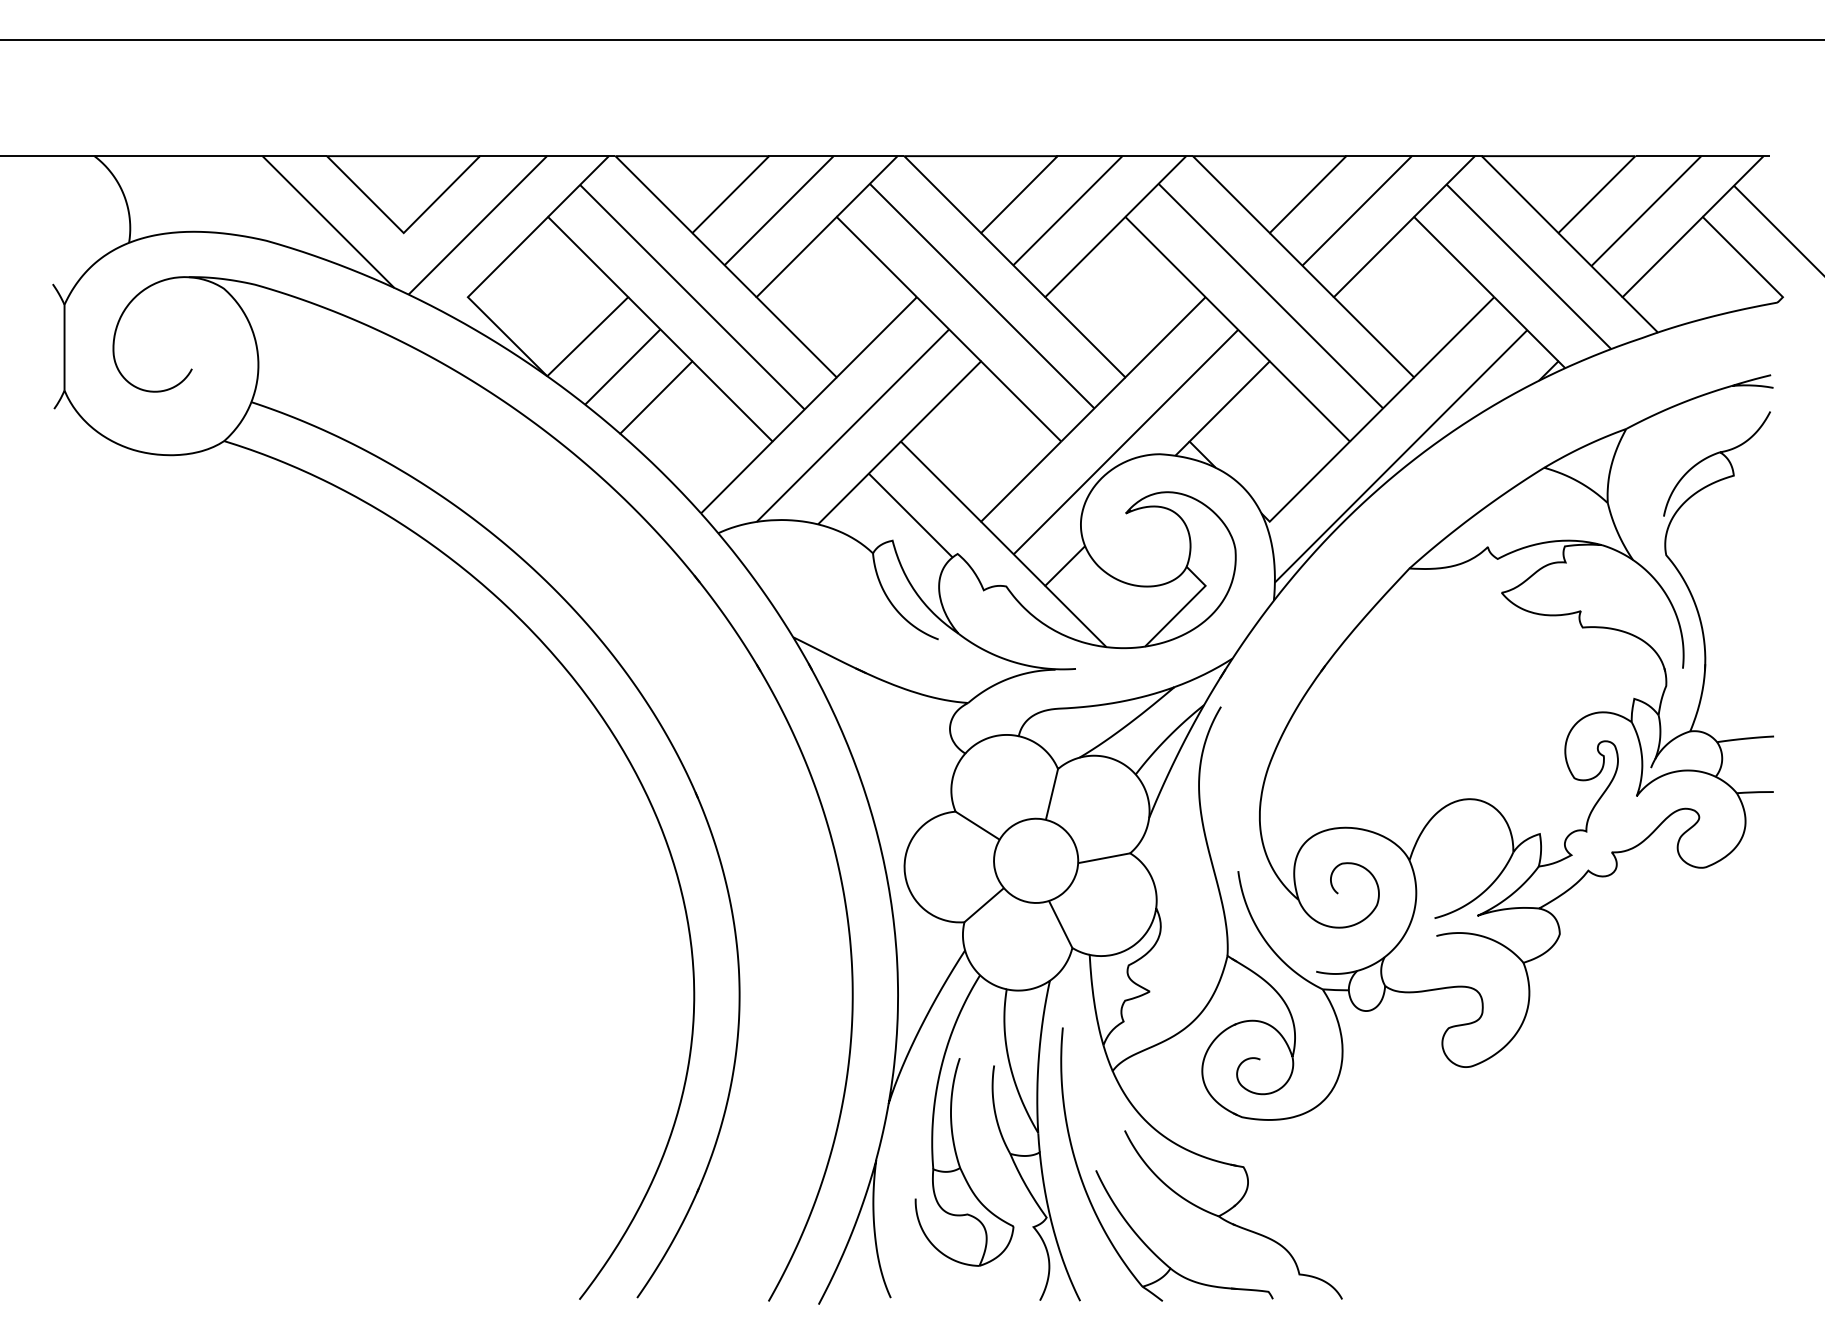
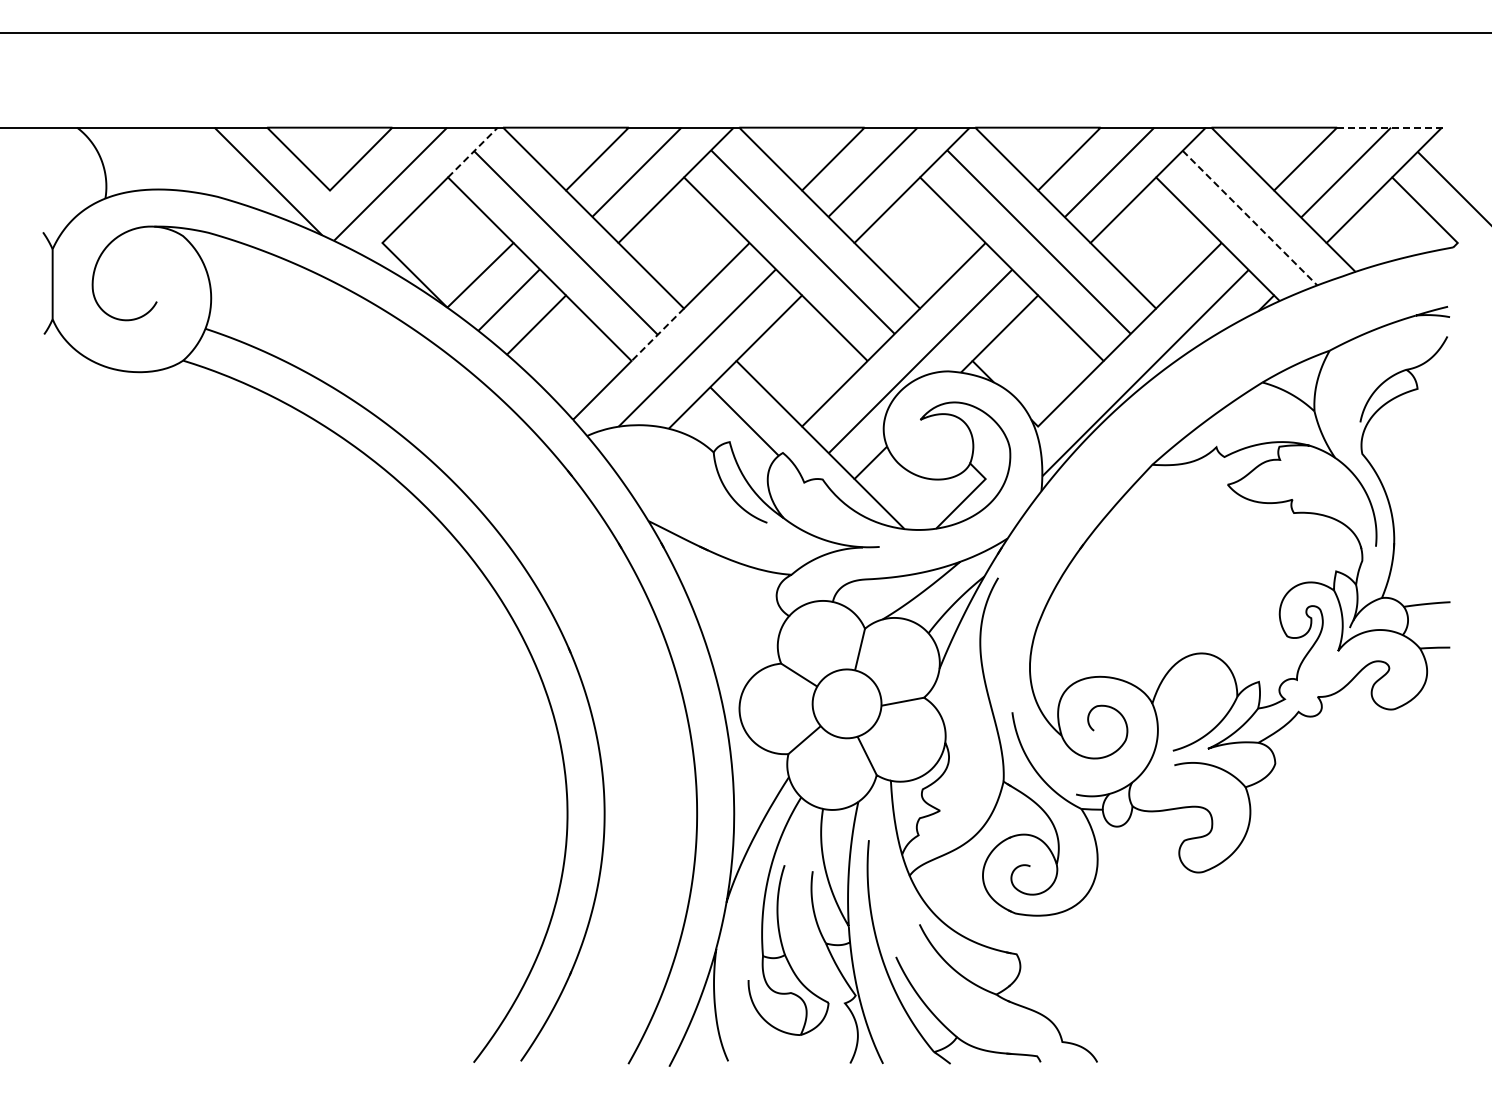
line: (1703, 155) -> (1392, 127), solid -> dashed
line: (579, 186) -> (473, 152), solid -> dashed
line: (1529, 267) -> (1250, 218), solid -> dashed
line: (804, 410) -> (657, 335), solid -> dashed

